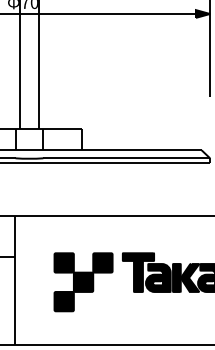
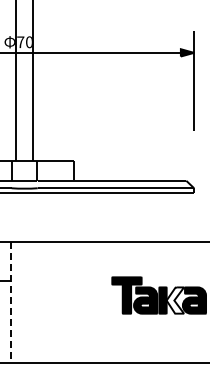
fill: (190, 277) -> (175, 300), removed
line: (15, 281) -> (11, 303), solid -> dashed
part: (83, 282) -> (75, 304), removed

